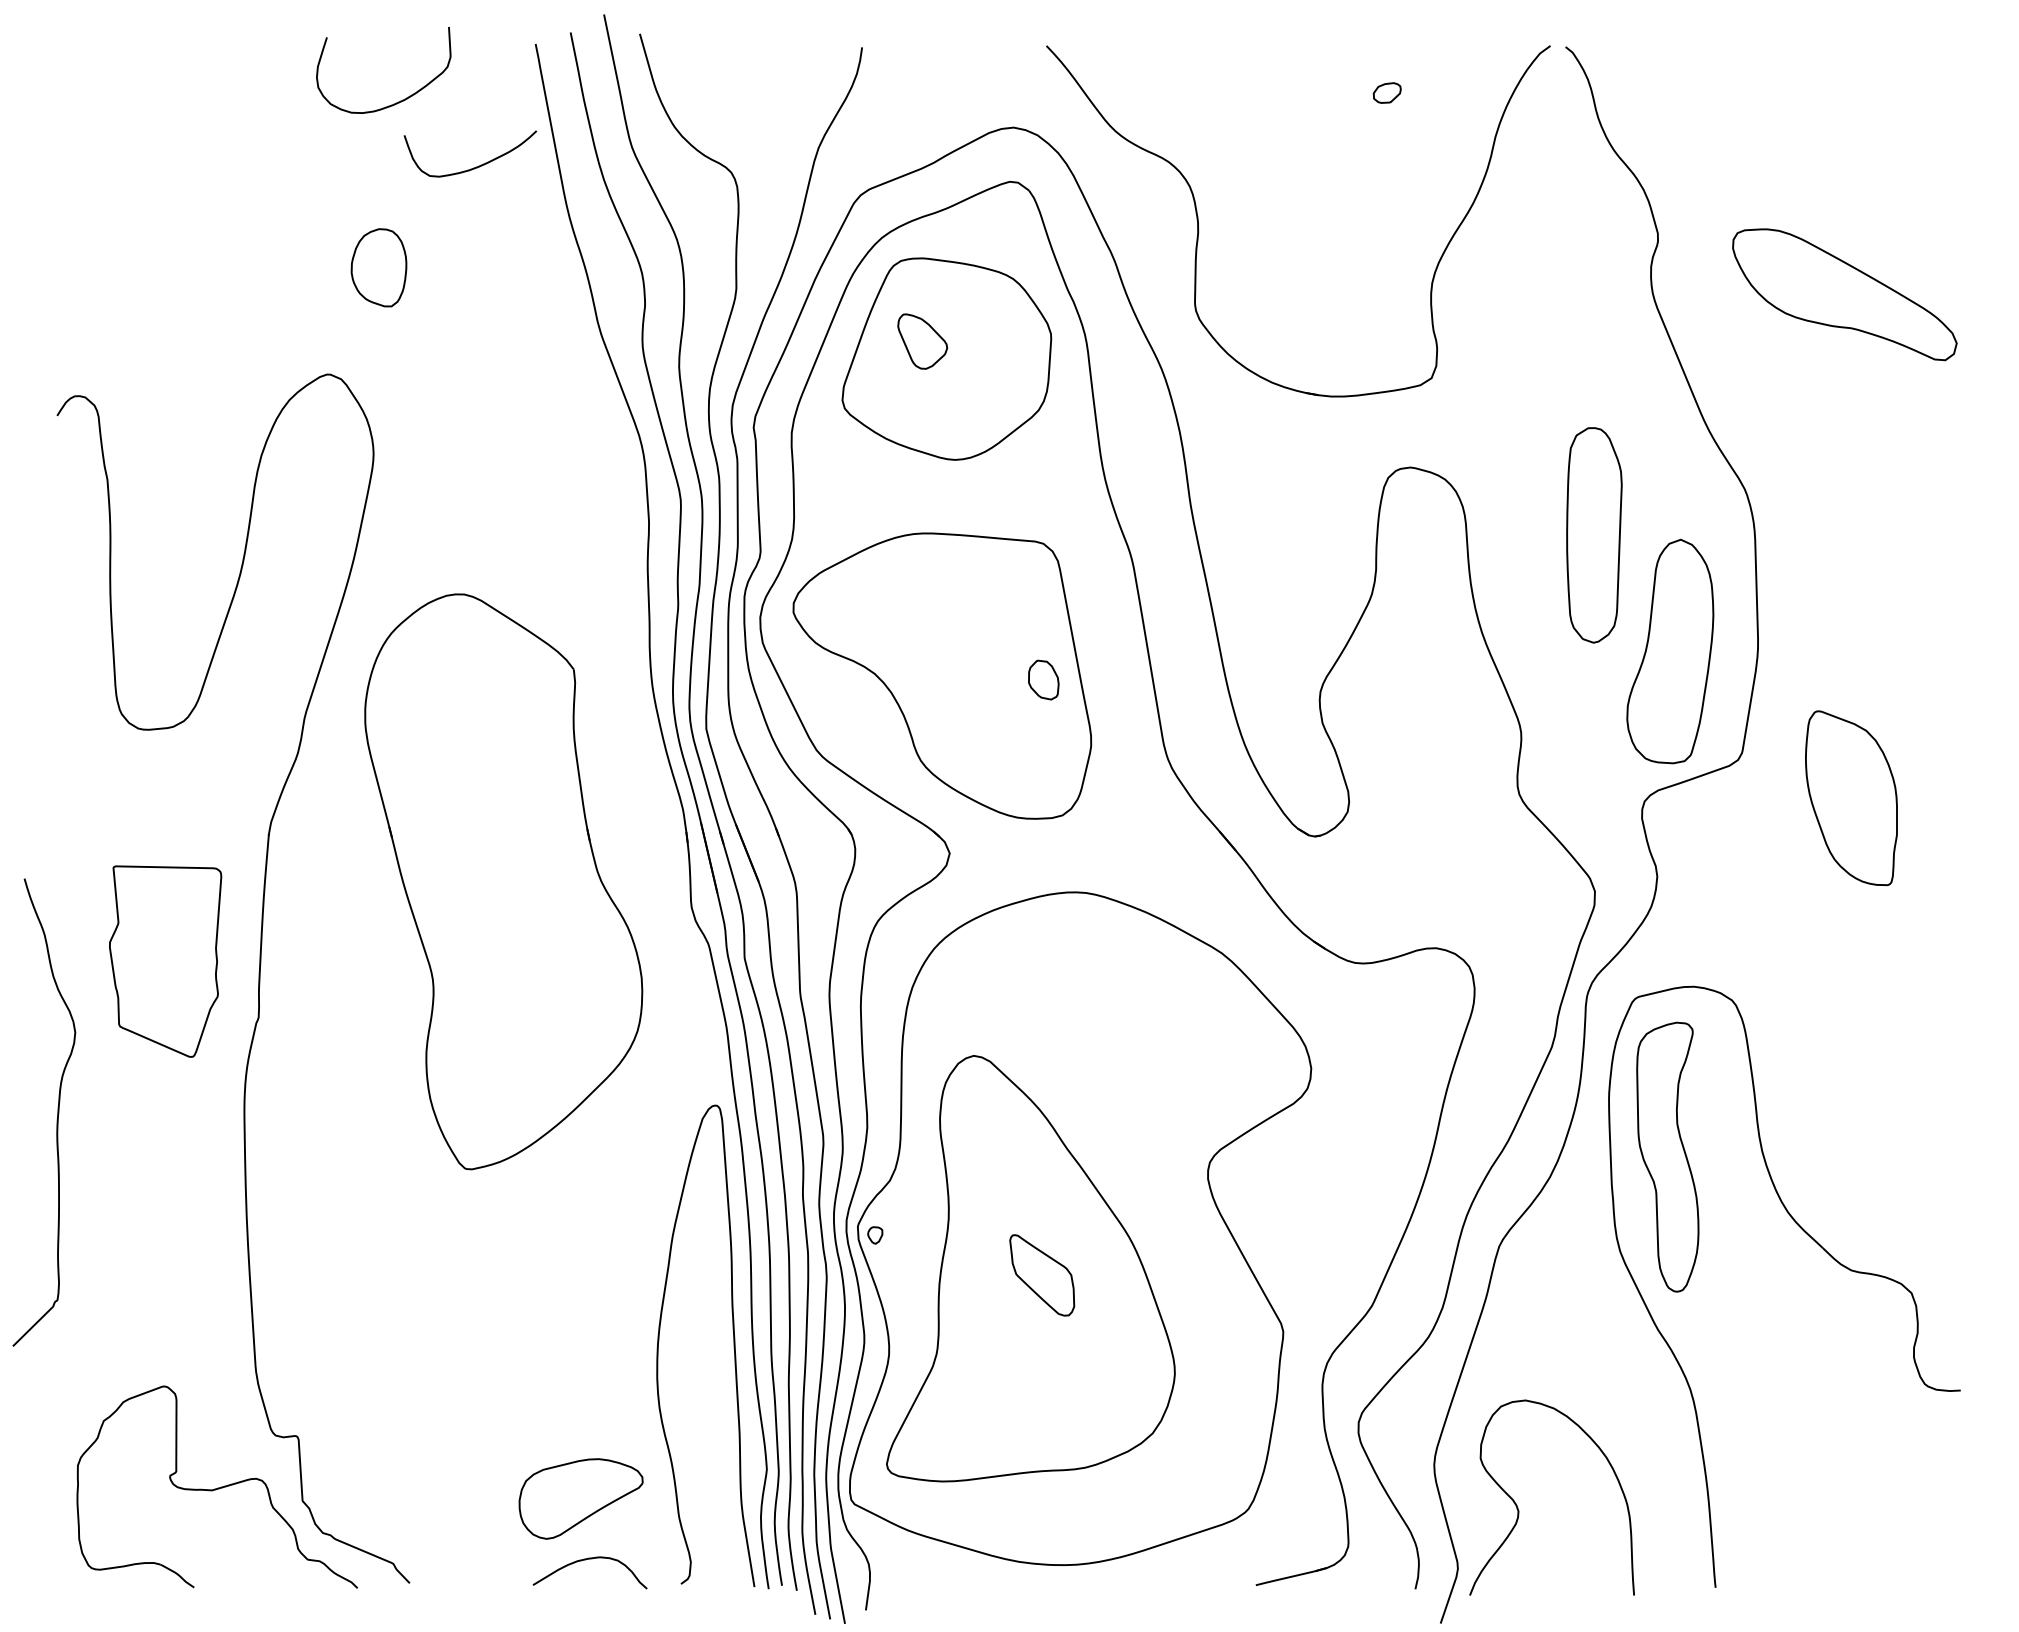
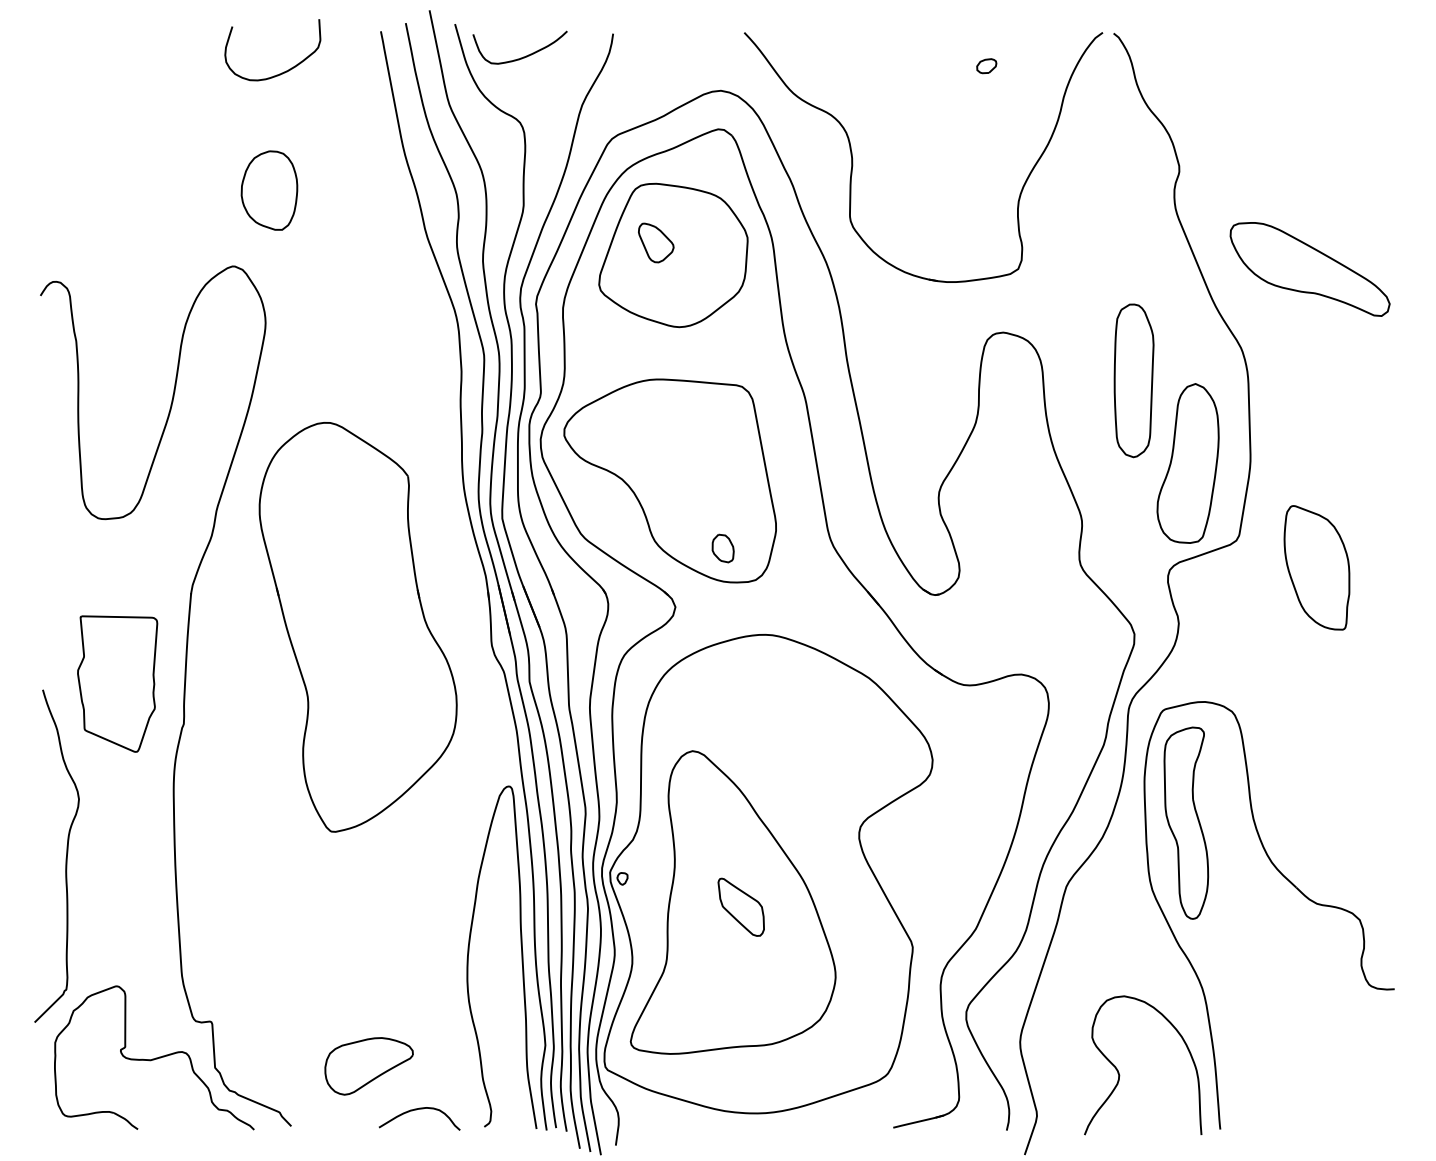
curve: (476, 166) -> (524, 56), moved
part: (378, 267) -> (269, 190), size x1.43
part: (1844, 294) -> (1309, 269), moved
part: (1043, 679) -> (722, 548), moved
curve: (57, 1112) -> (66, 856), moved
part: (580, 1498) -> (368, 1066), moved
curve: (1518, 1507) -> (1119, 1072), moved

